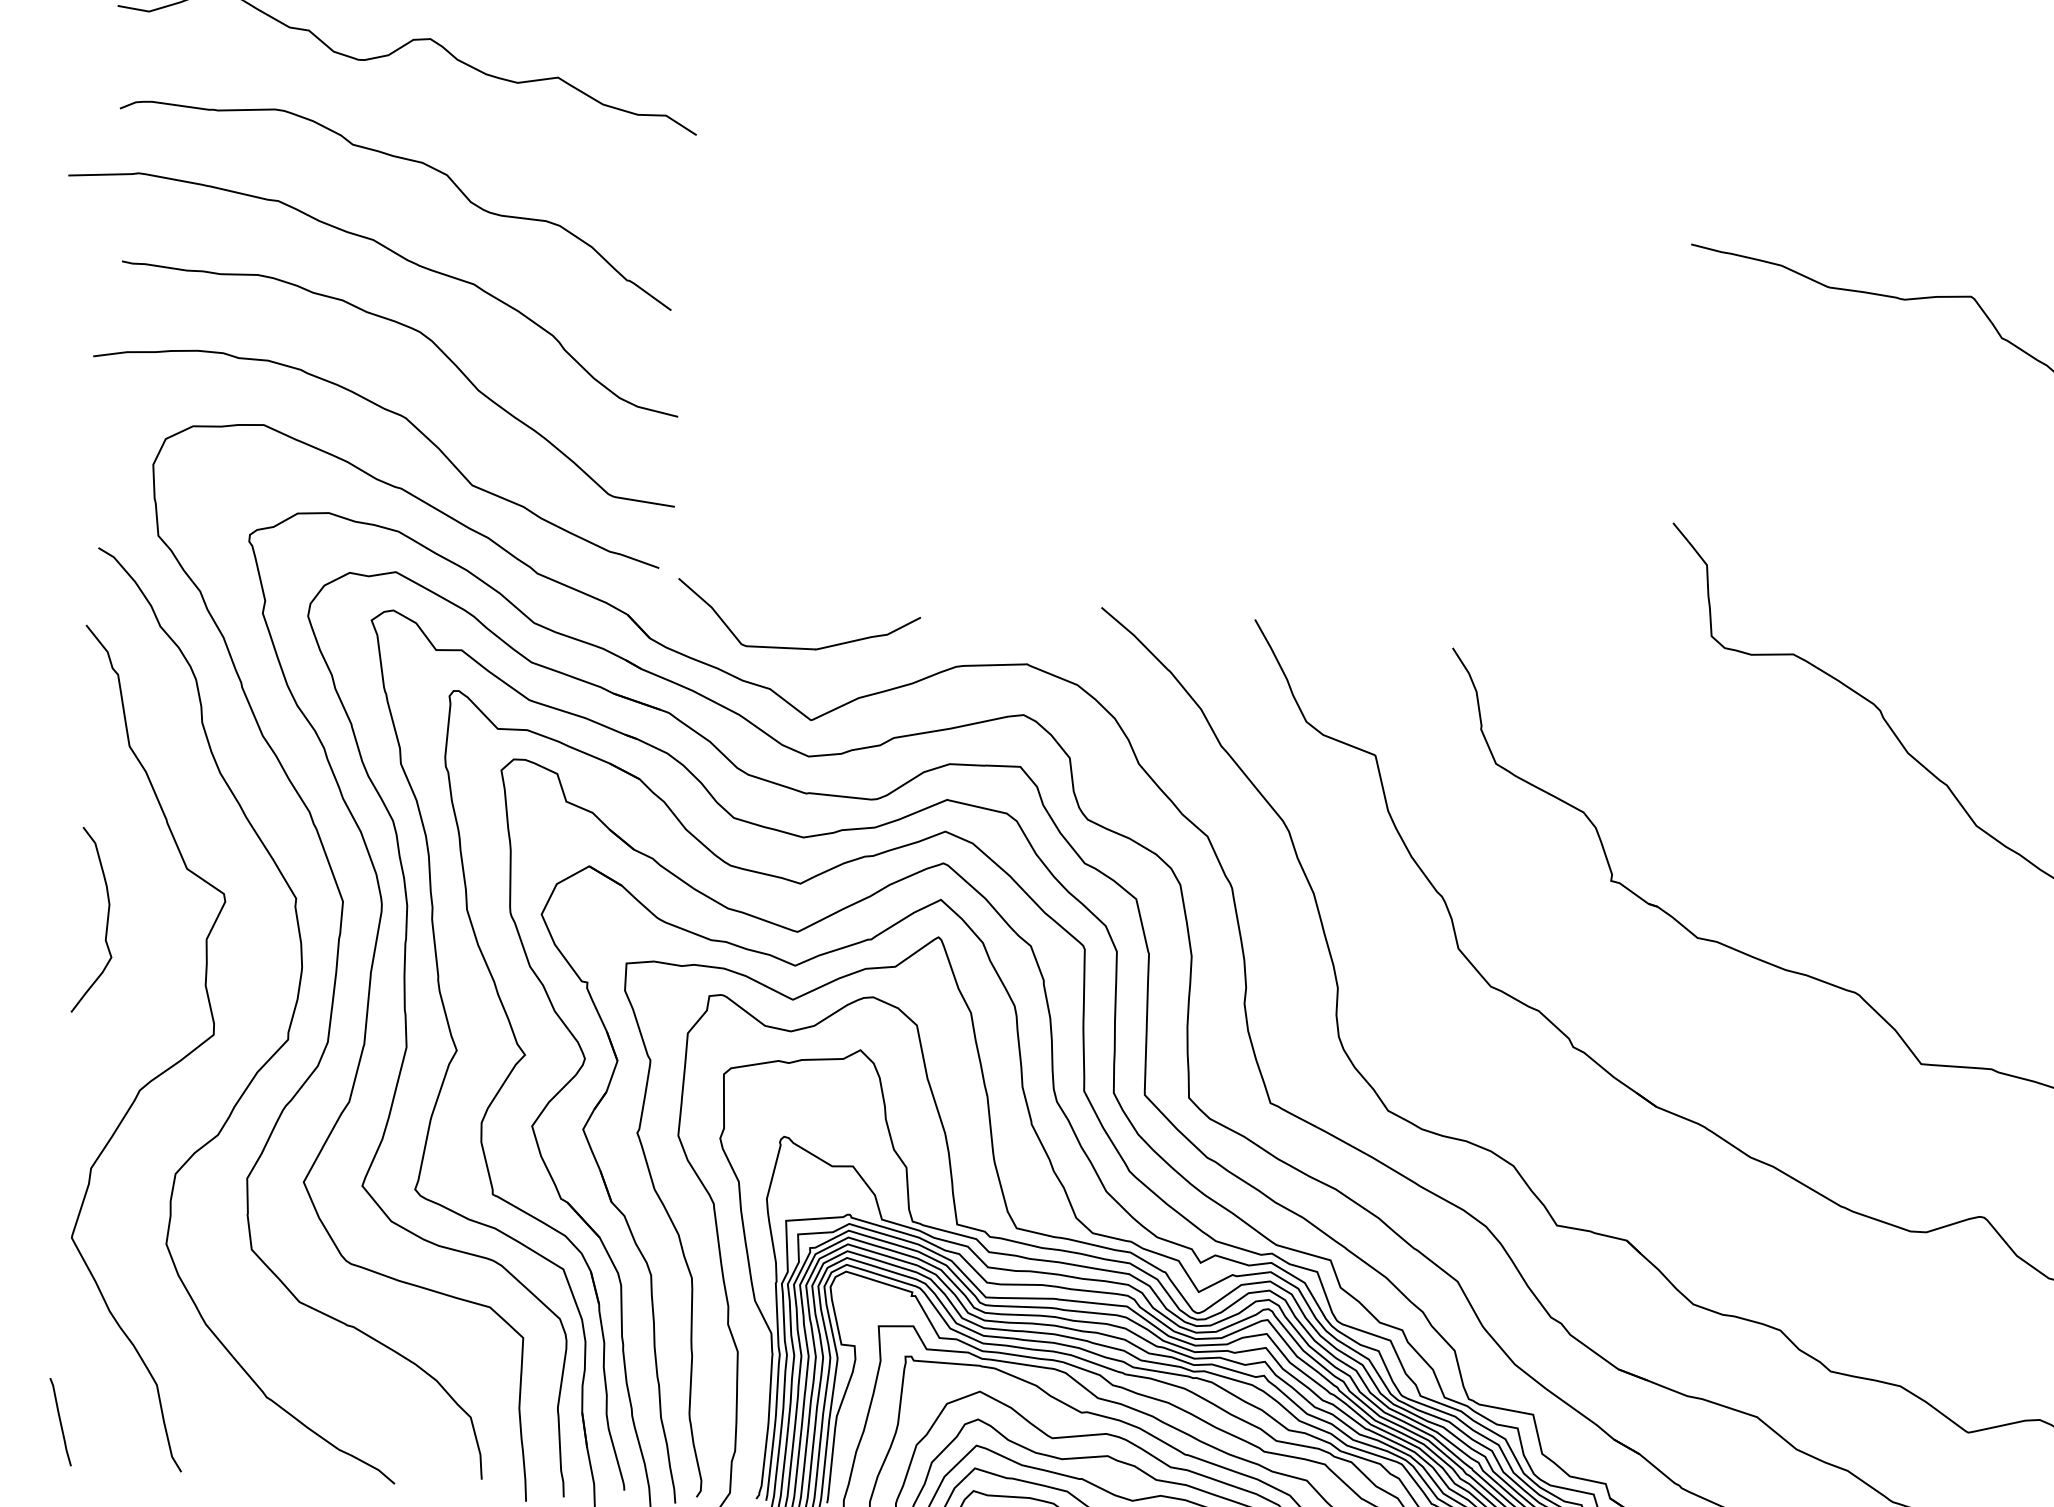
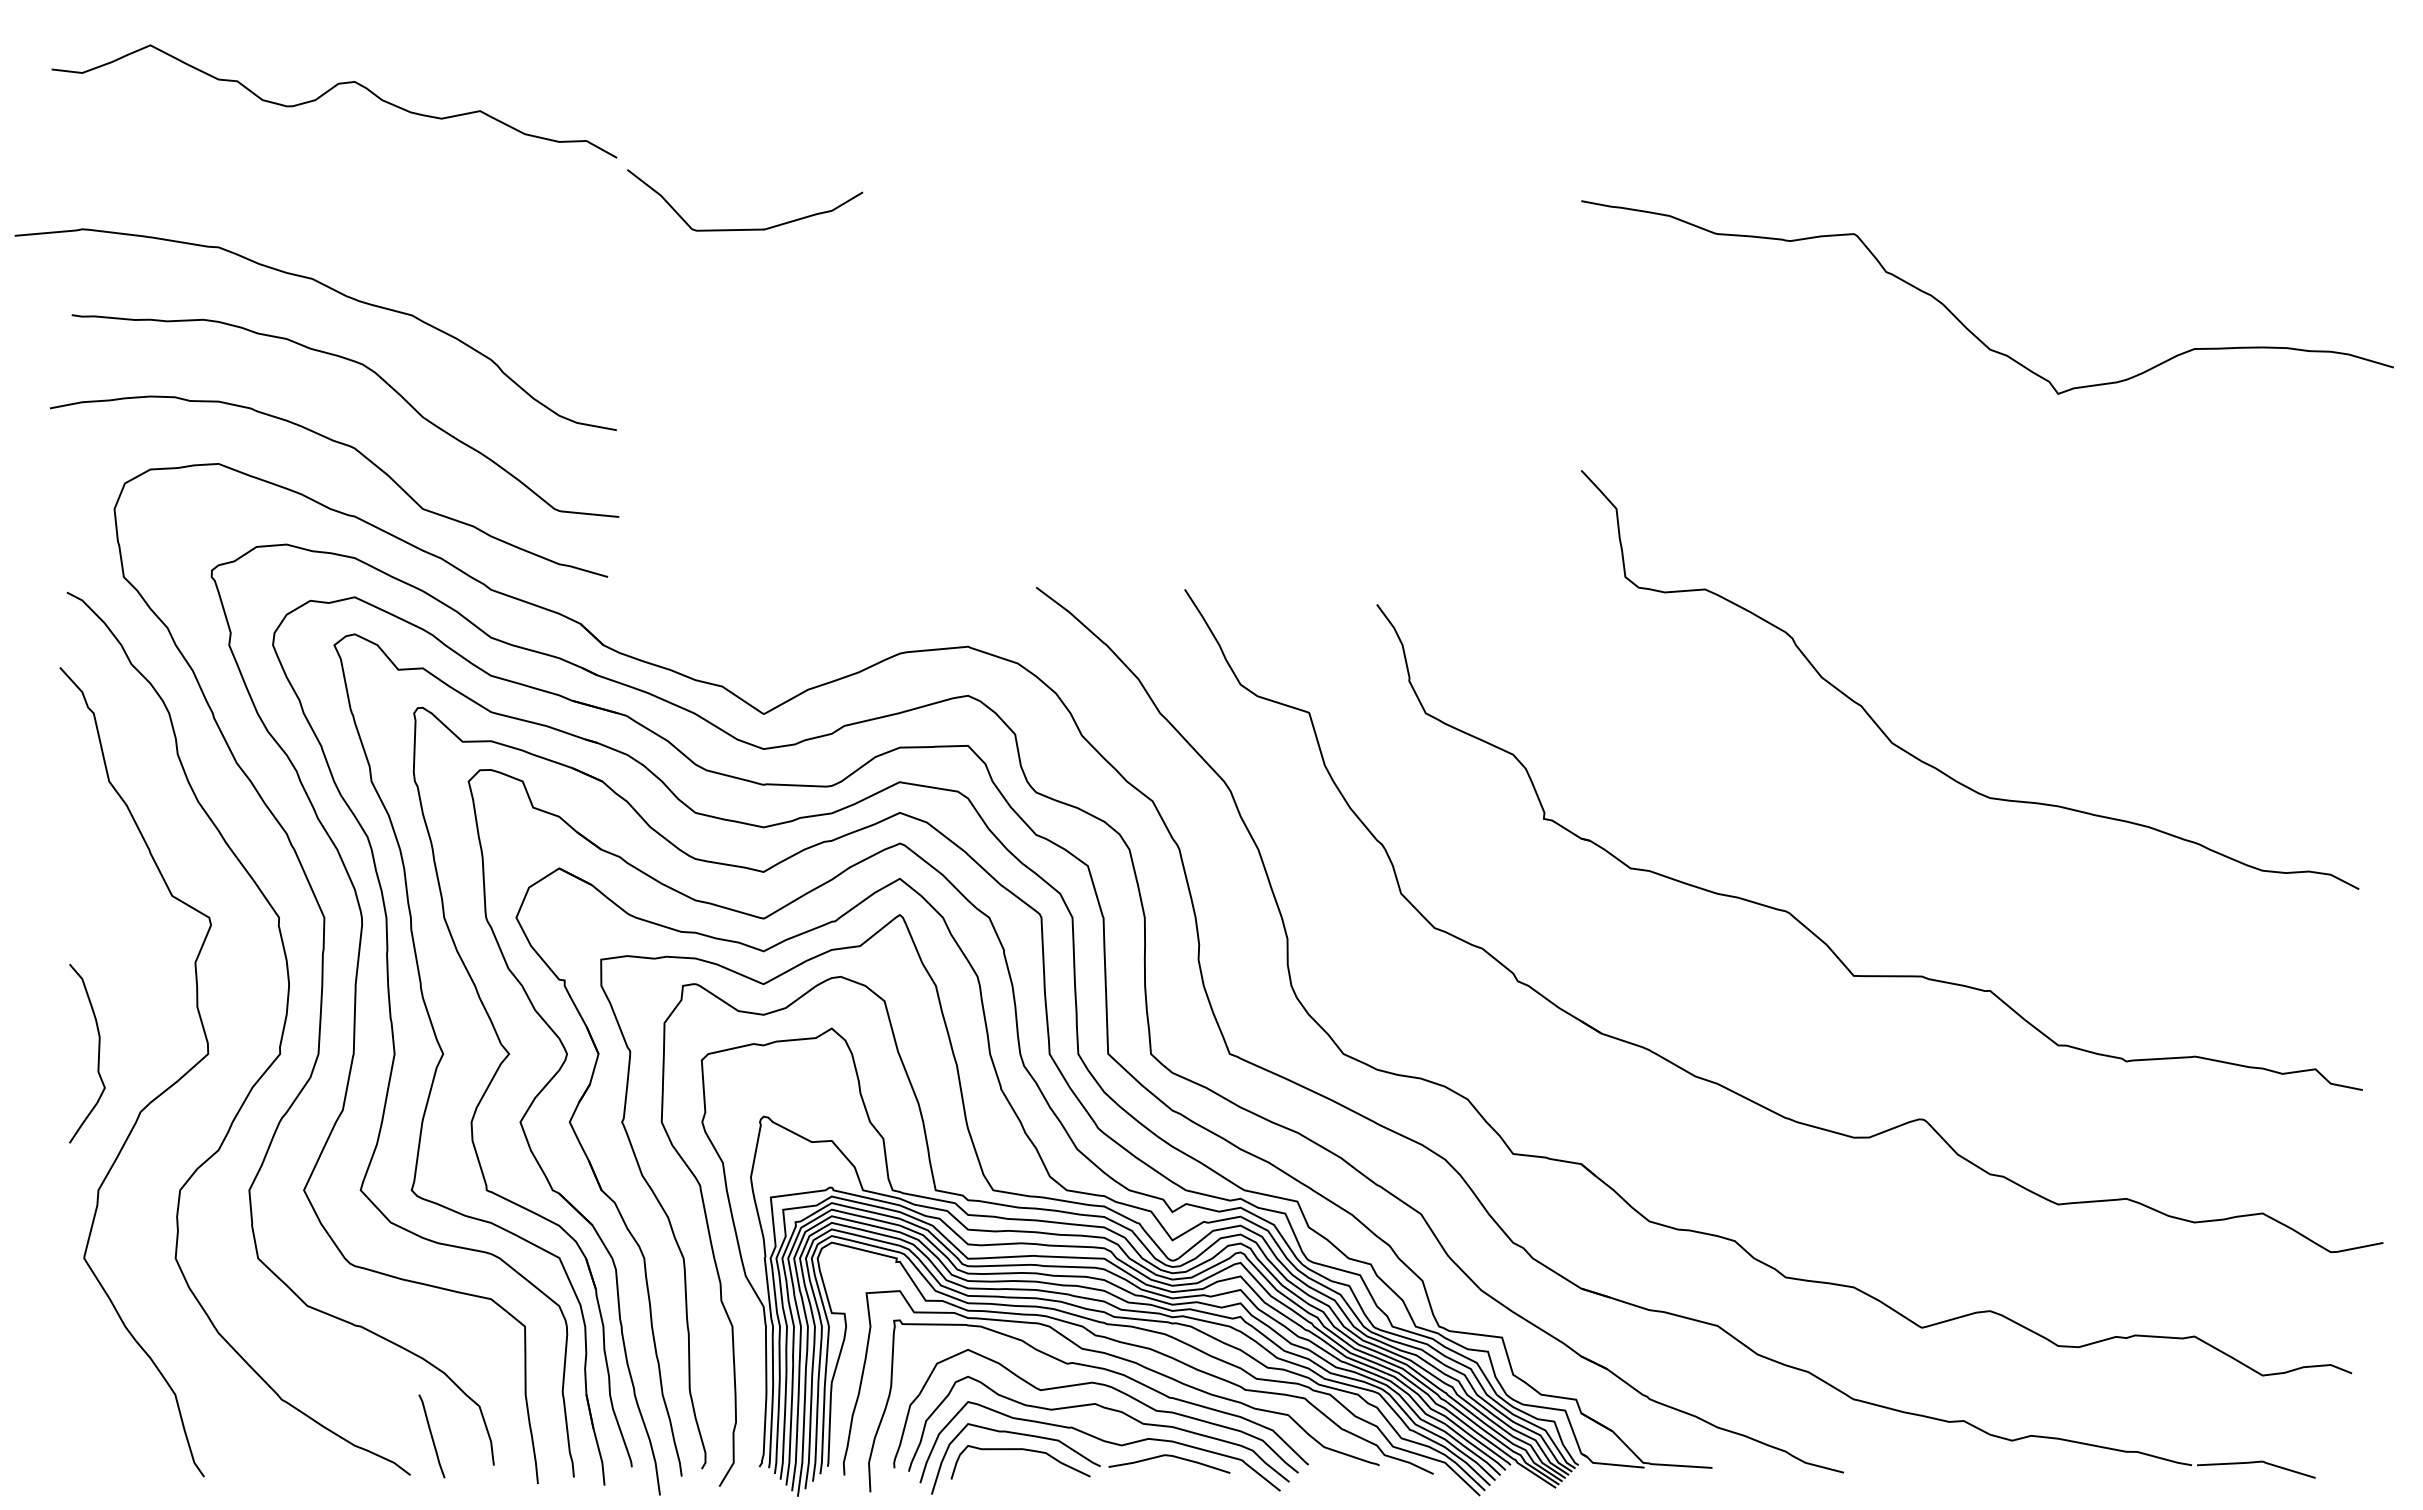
curve: (407, 160) -> (340, 200), removed
curve: (798, 647) -> (747, 228), moved
curve: (107, 921) -> (98, 1053), moved
curve: (60, 1422) -> (431, 1436), moved

